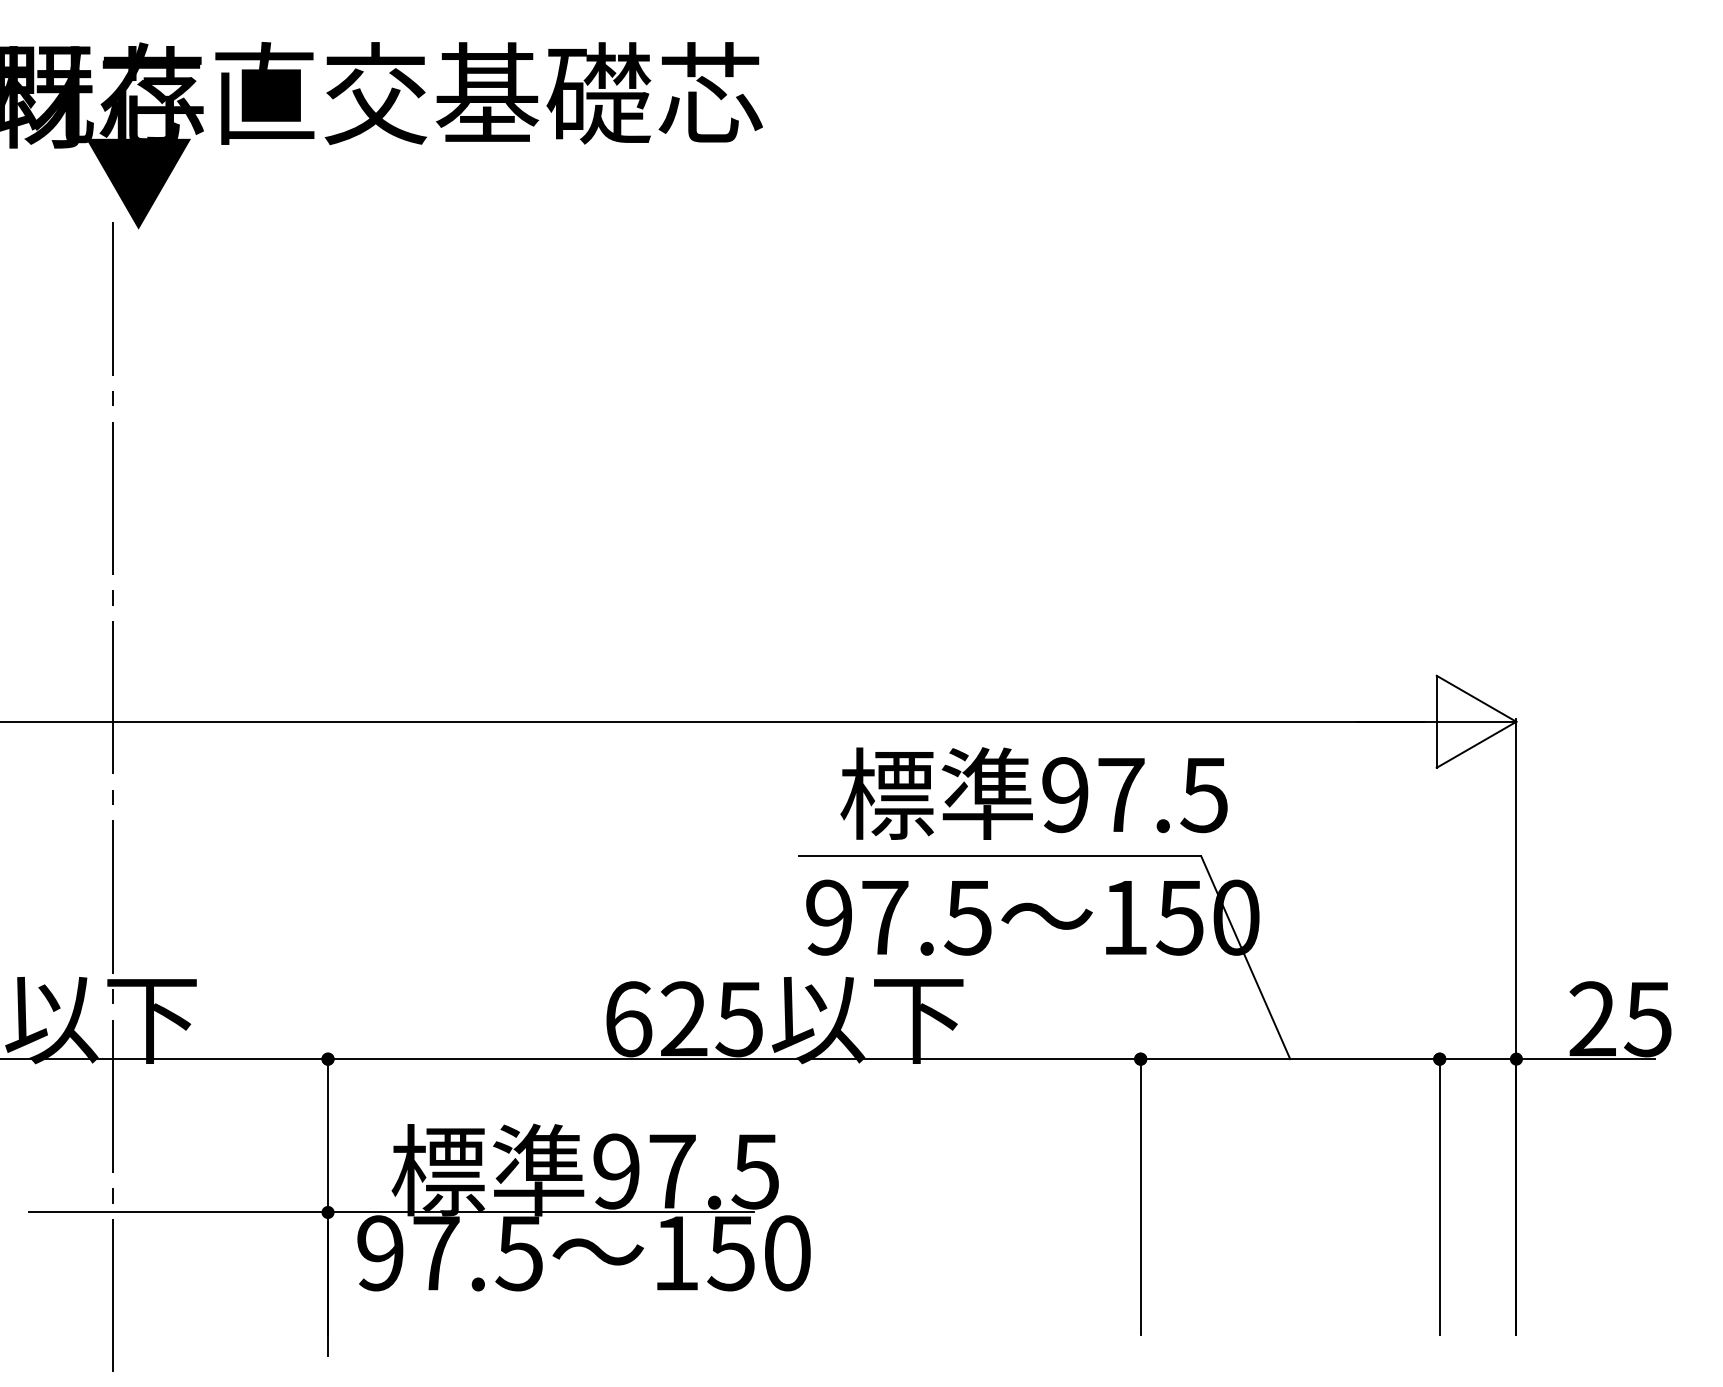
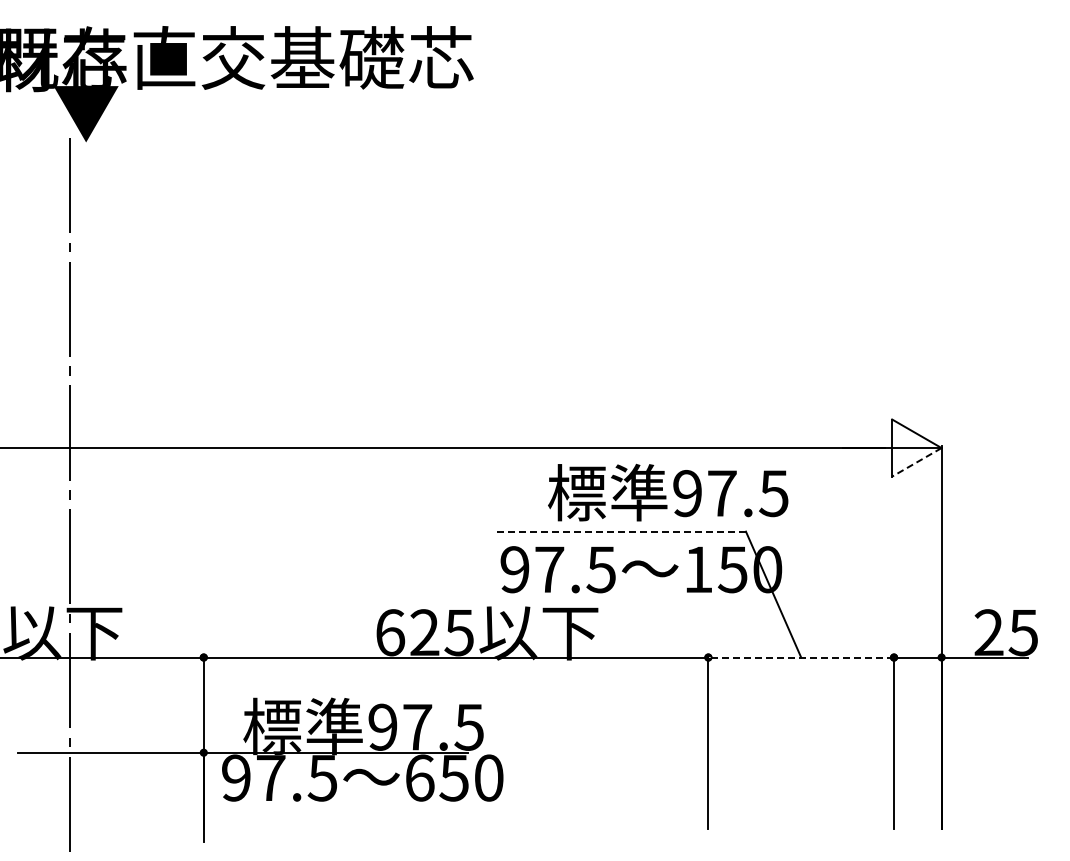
line: (1475, 745) -> (916, 462), solid -> dashed
text: (1034, 793) -> (668, 492), moved
line: (999, 856) -> (620, 531), solid -> dashed
line: (1290, 1059) -> (801, 657), solid -> dashed
text: (677, 1252) -> (420, 777), 150 -> 650

